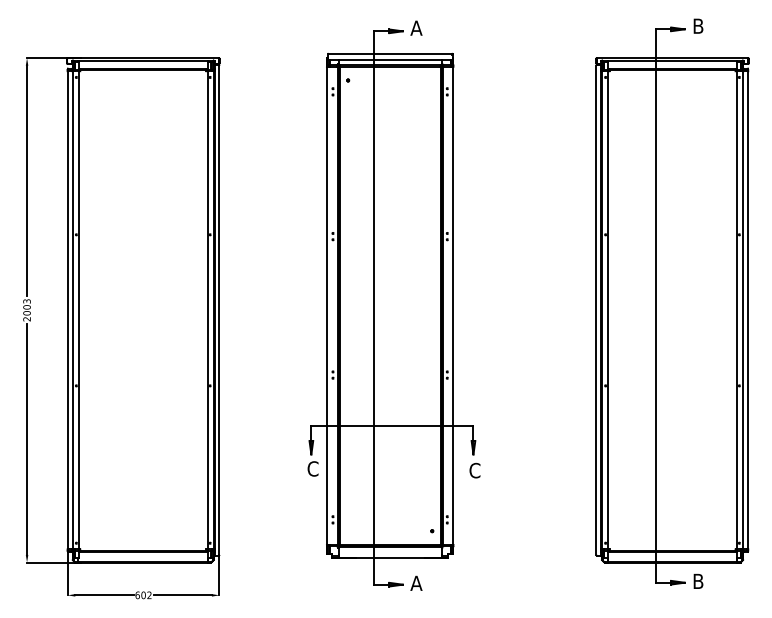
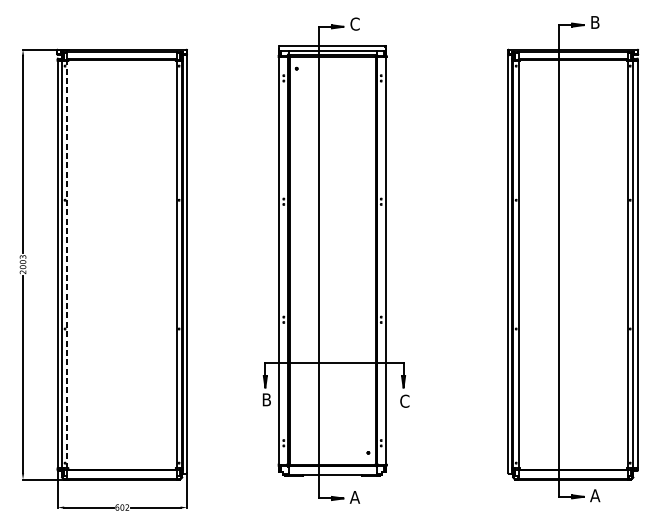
text: (416, 27) -> (354, 23), A -> C
line: (79, 309) -> (67, 263), solid -> dashed
text: (312, 468) -> (266, 399), C -> B
text: (698, 580) -> (595, 494), B -> A

